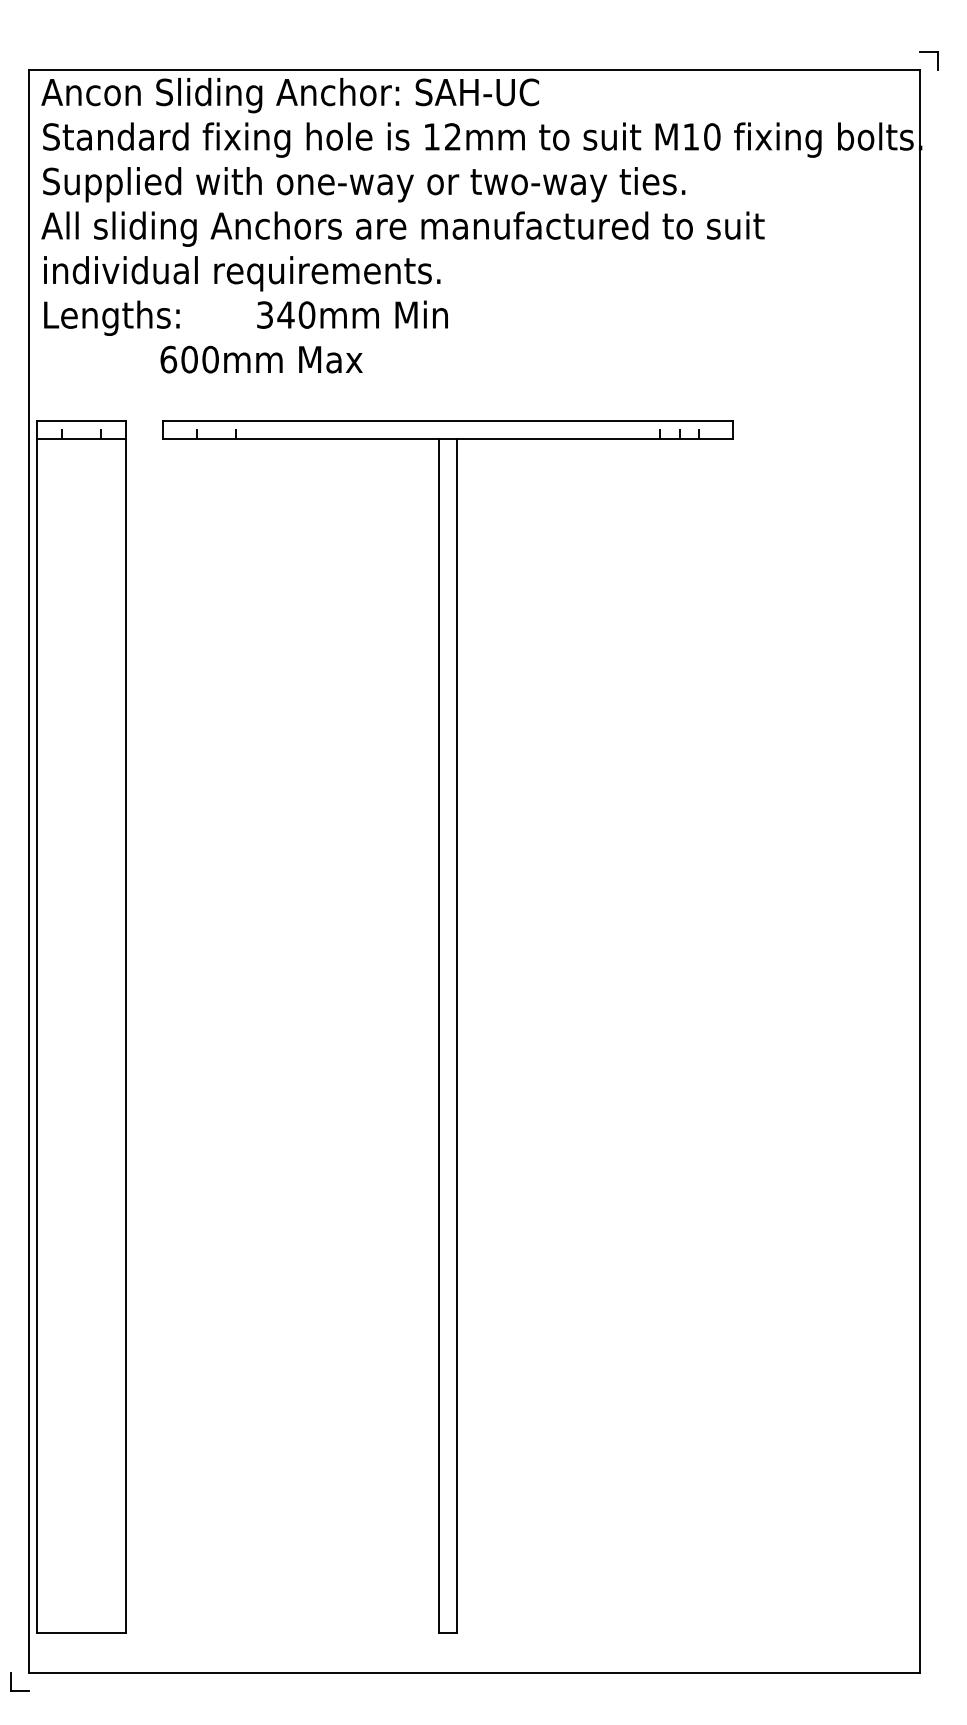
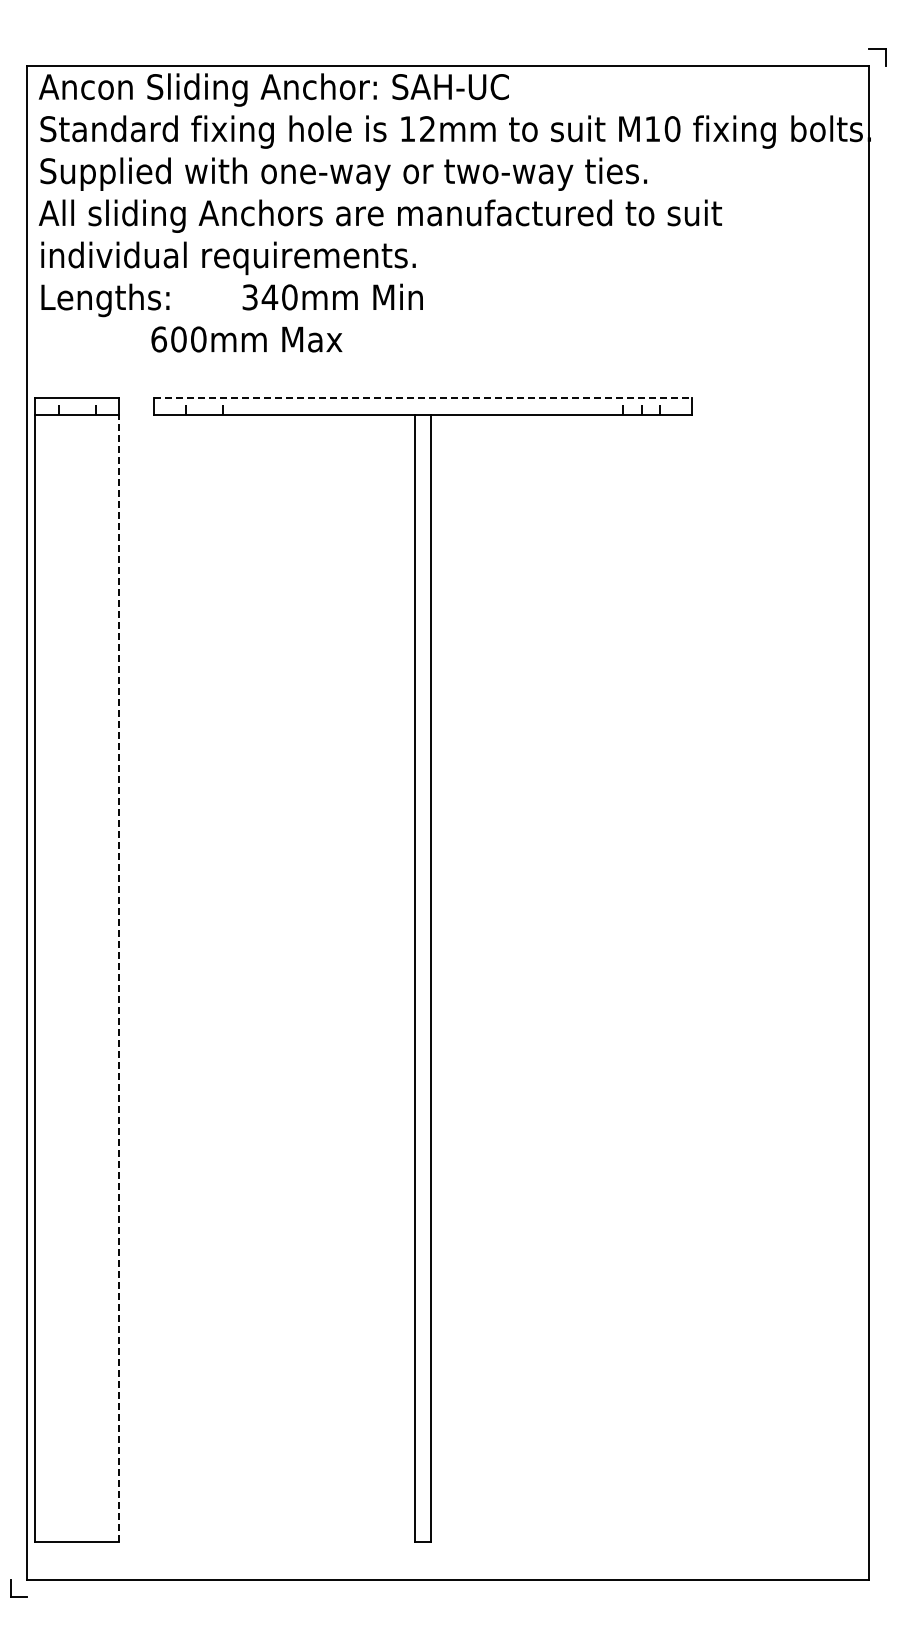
line: (448, 421) -> (423, 397), solid -> dashed
line: (126, 1036) -> (119, 978), solid -> dashed

